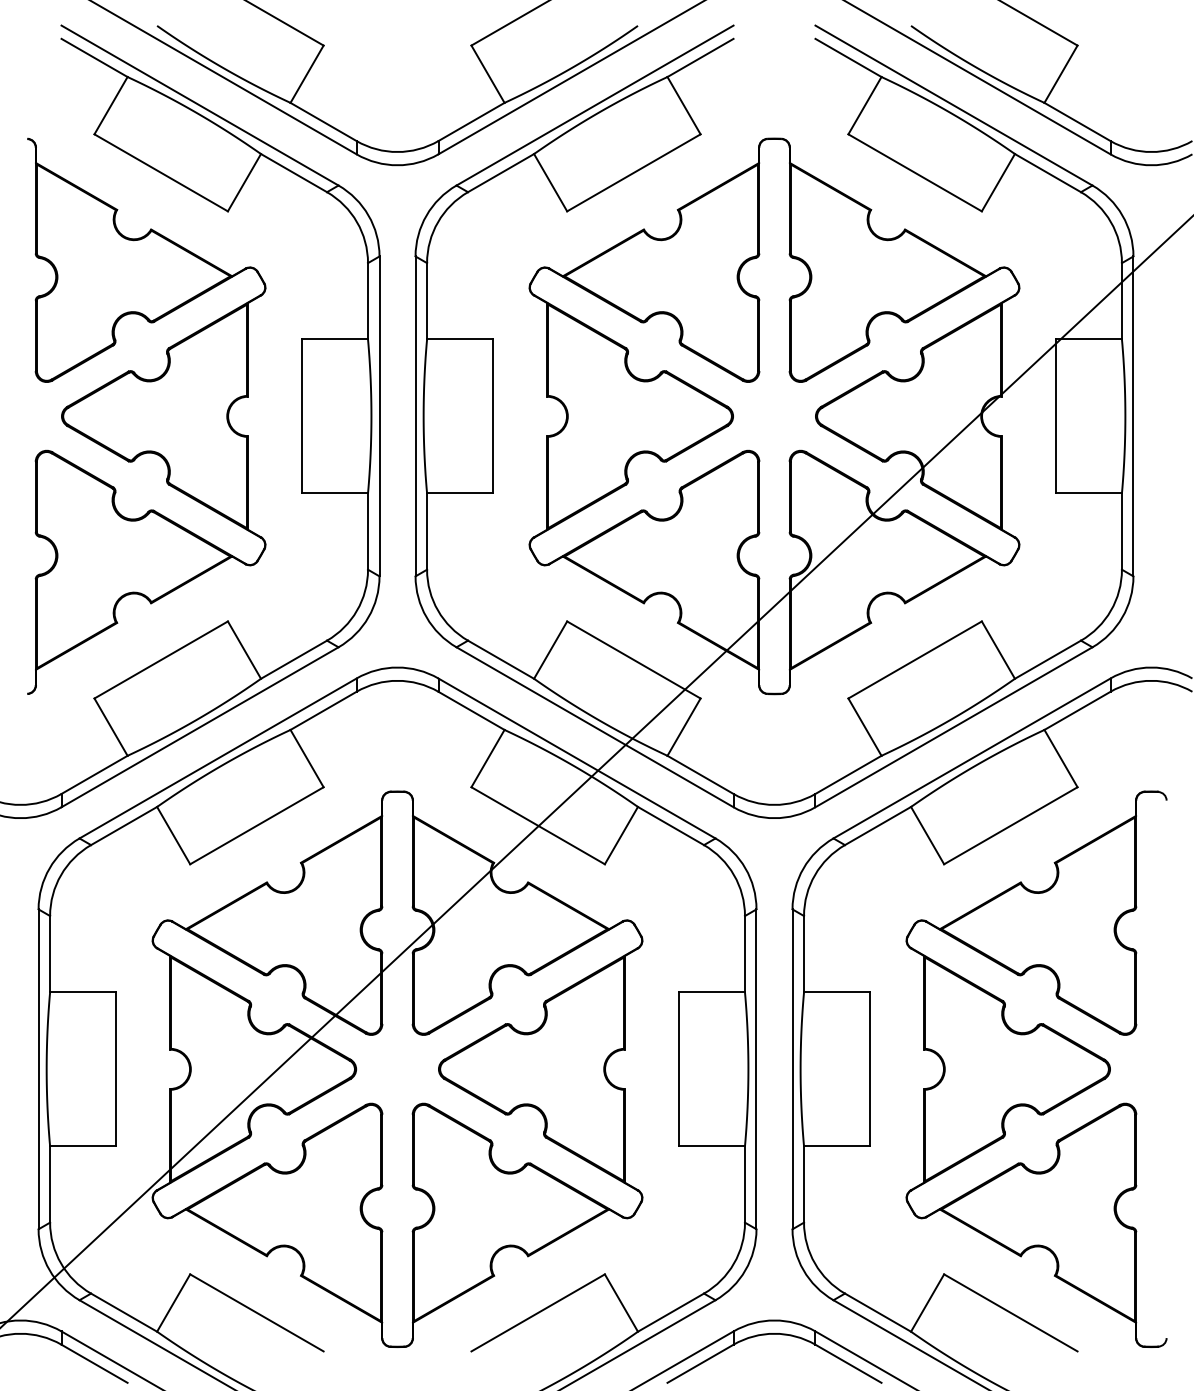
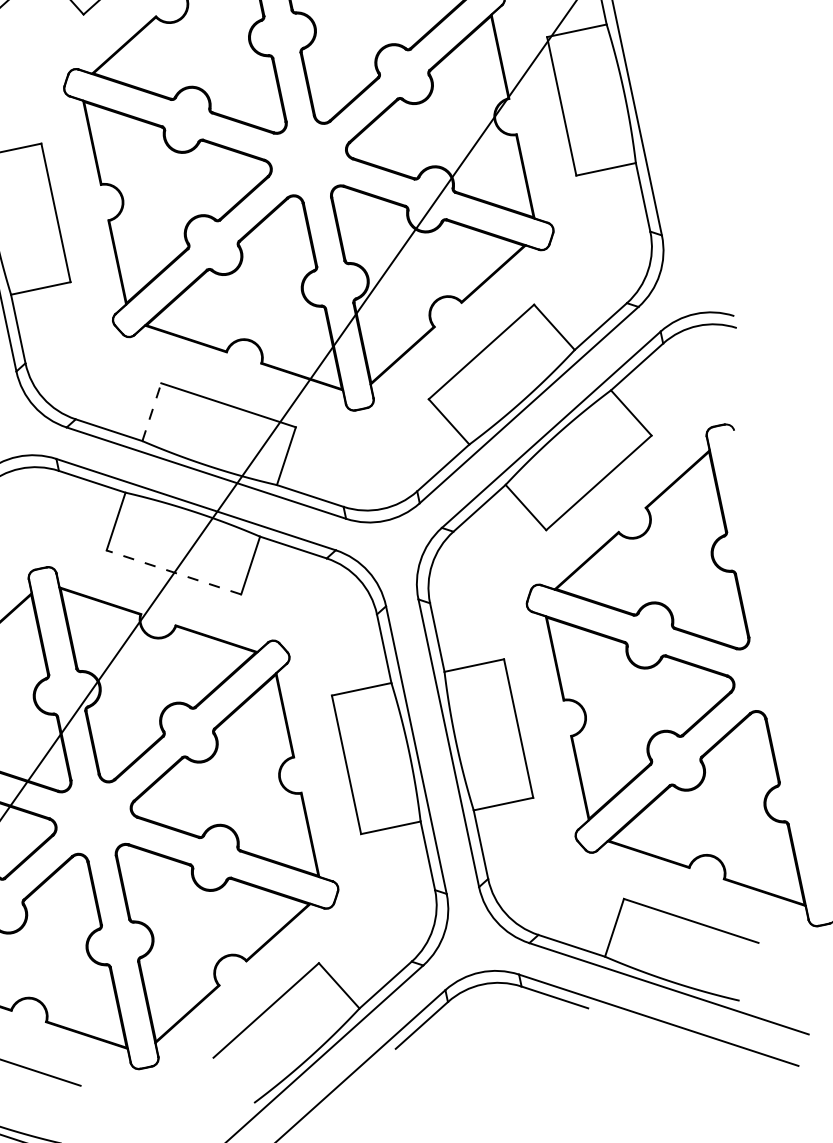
line: (550, 649) -> (151, 411), solid -> dashed
line: (537, 825) -> (173, 572), solid -> dashed

